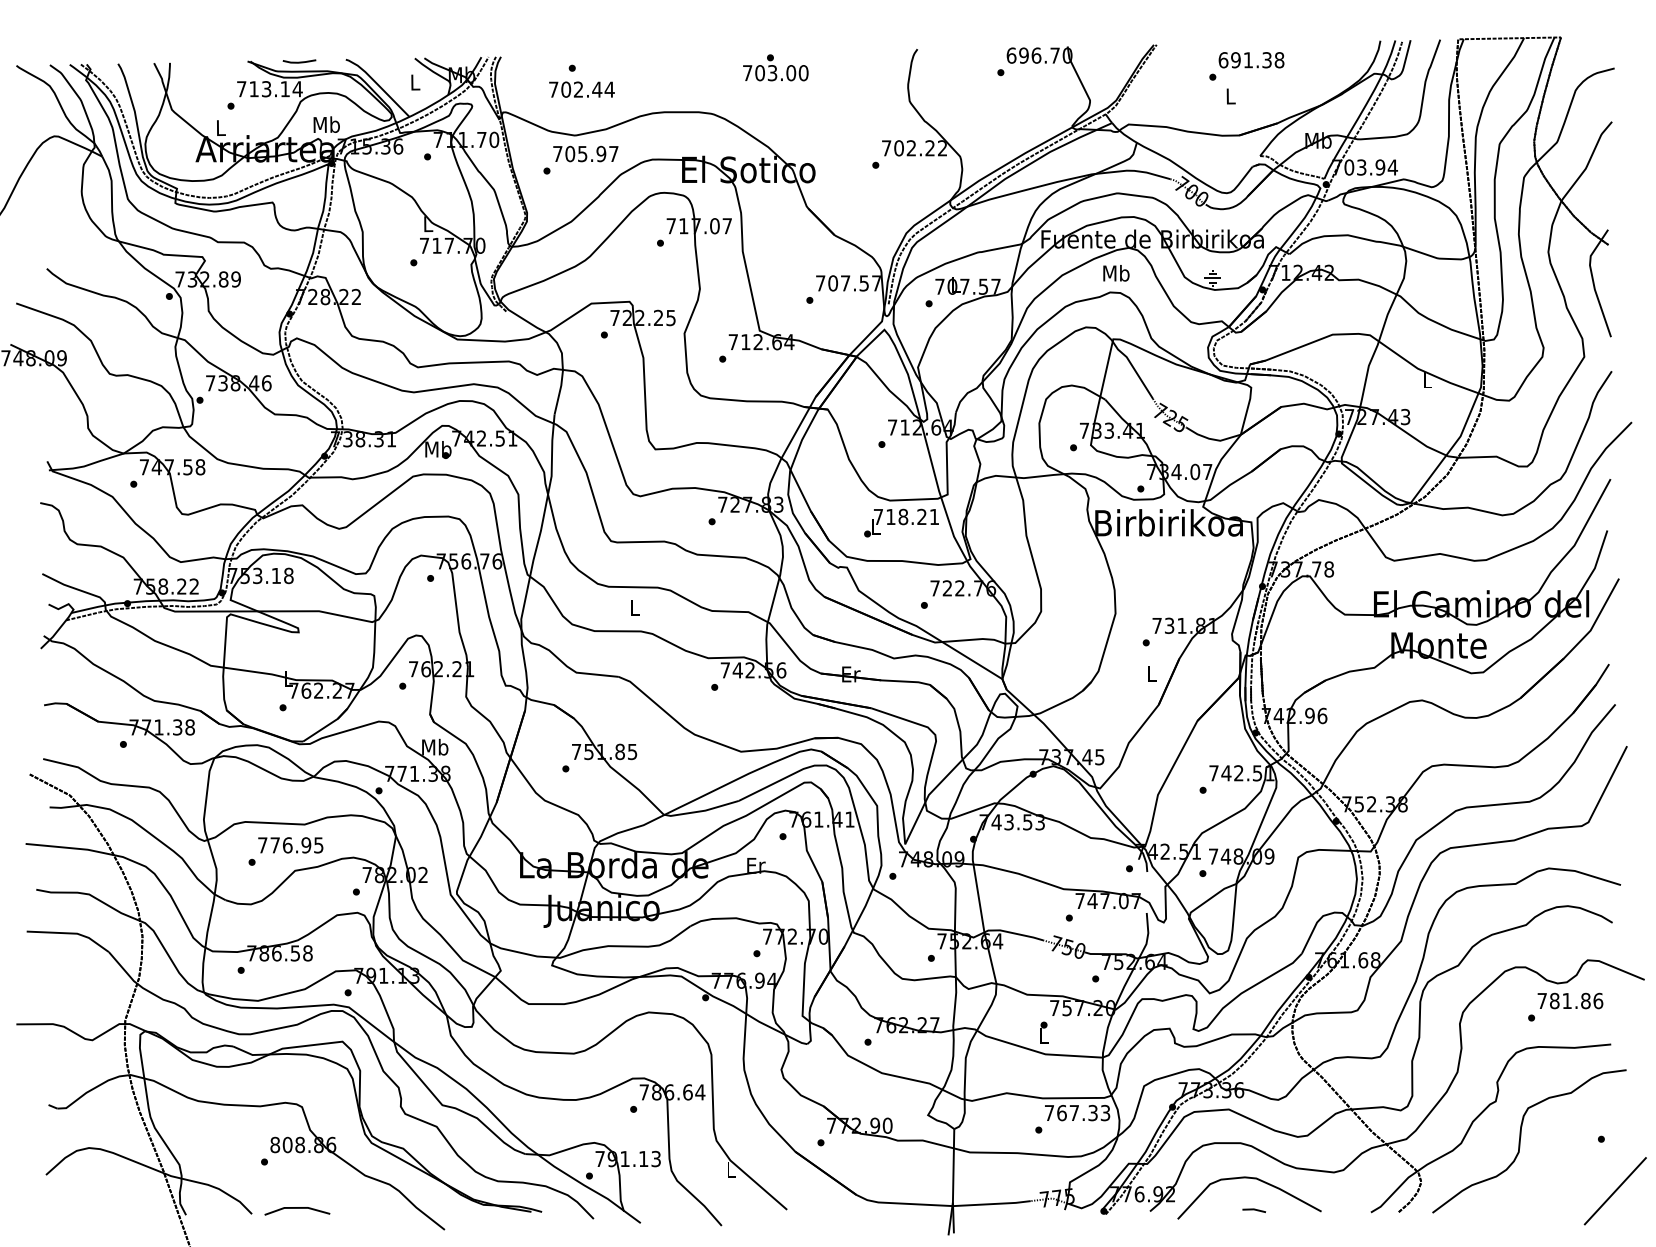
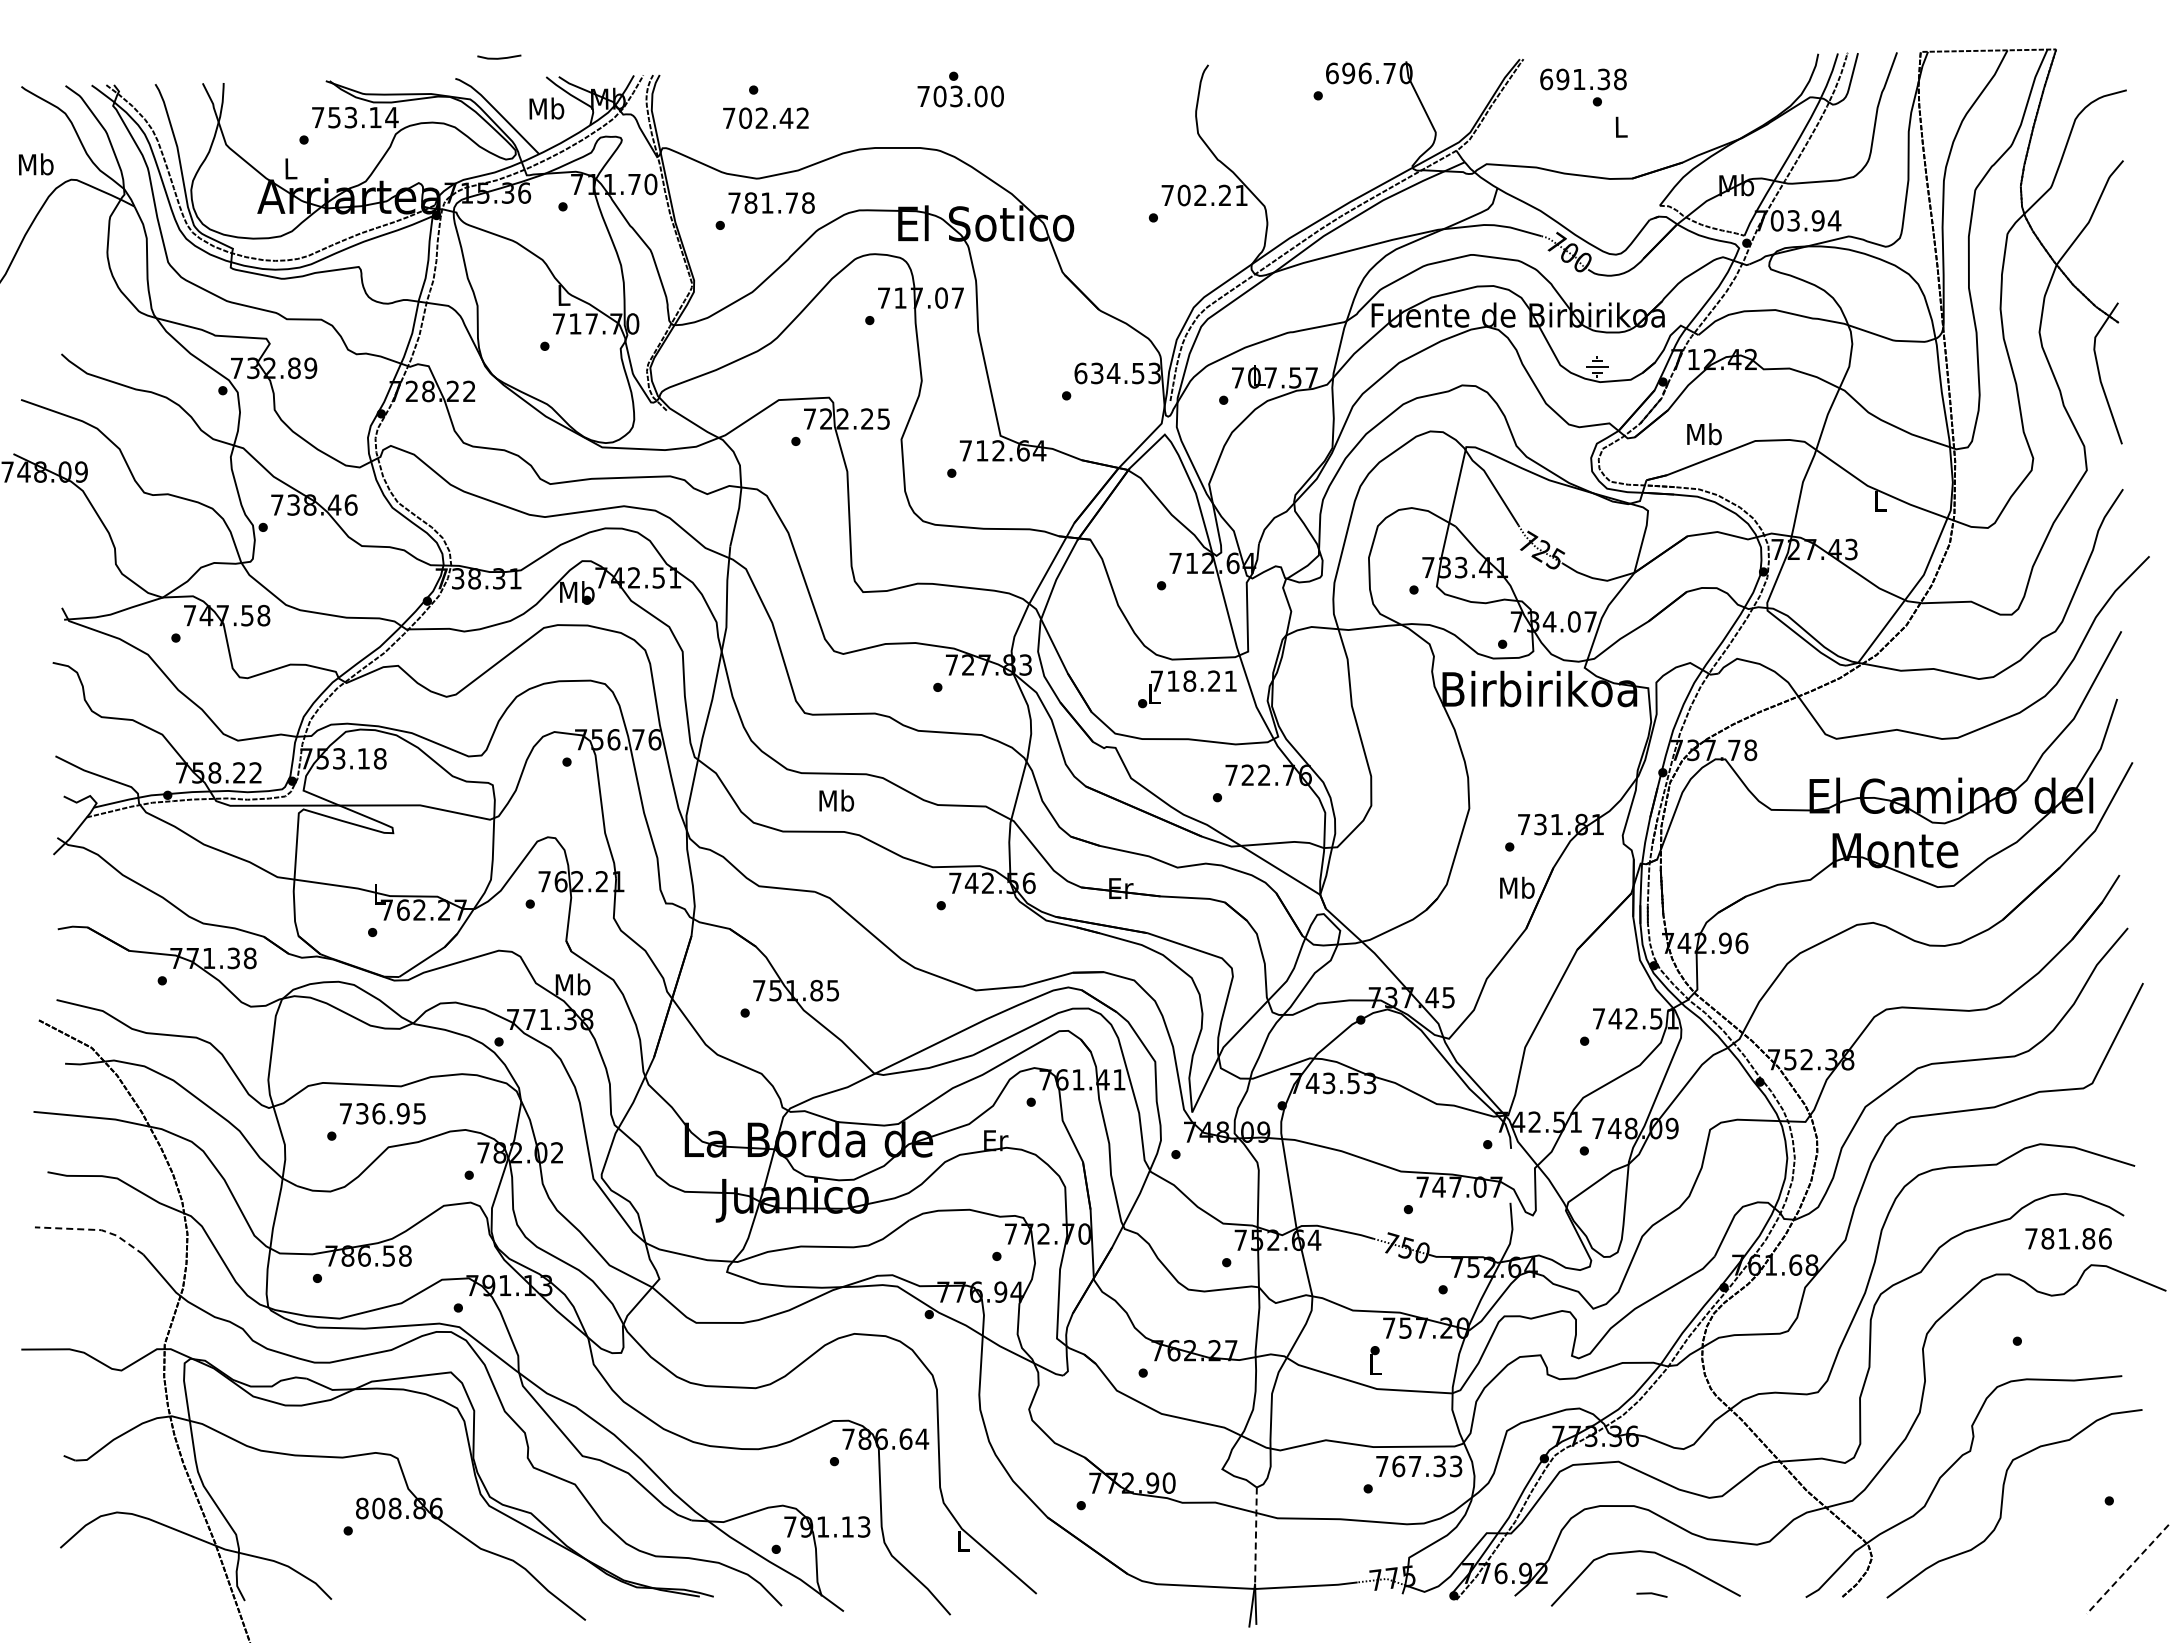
text: (1251, 60) -> (1583, 79), moved
curve: (299, 61) -> (499, 57), moved
text: (775, 67) -> (960, 89), moved
text: (415, 82) -> (546, 108), L -> Mb
text: (254, 89) -> (334, 117), 713.14 -> 753.14
text: (609, 89) -> (802, 117), 702.44 -> 702.42
text: (326, 124) -> (35, 164), moved
text: (942, 147) -> (1241, 194), 702.22 -> 702.21
text: (591, 153) -> (779, 202), 705.97 -> 781.78
text: (1116, 273) -> (1704, 434), moved
text: (848, 283) -> (1117, 373), 707.57 -> 634.53
text: (635, 607) -> (836, 800), L -> Mb
text: (1152, 673) -> (1517, 887), L -> Mb
text: (275, 845) -> (362, 1113), 776.95 -> 736.95
line: (71, 933) -> (93, 1229), solid -> dashed
text: (1570, 1000) -> (2068, 1238), moved
line: (953, 1166) -> (1255, 1536), solid -> dashed
line: (1615, 1191) -> (2127, 1569), solid -> dashed
line: (297, 1208) -> (391, 1592), removed

